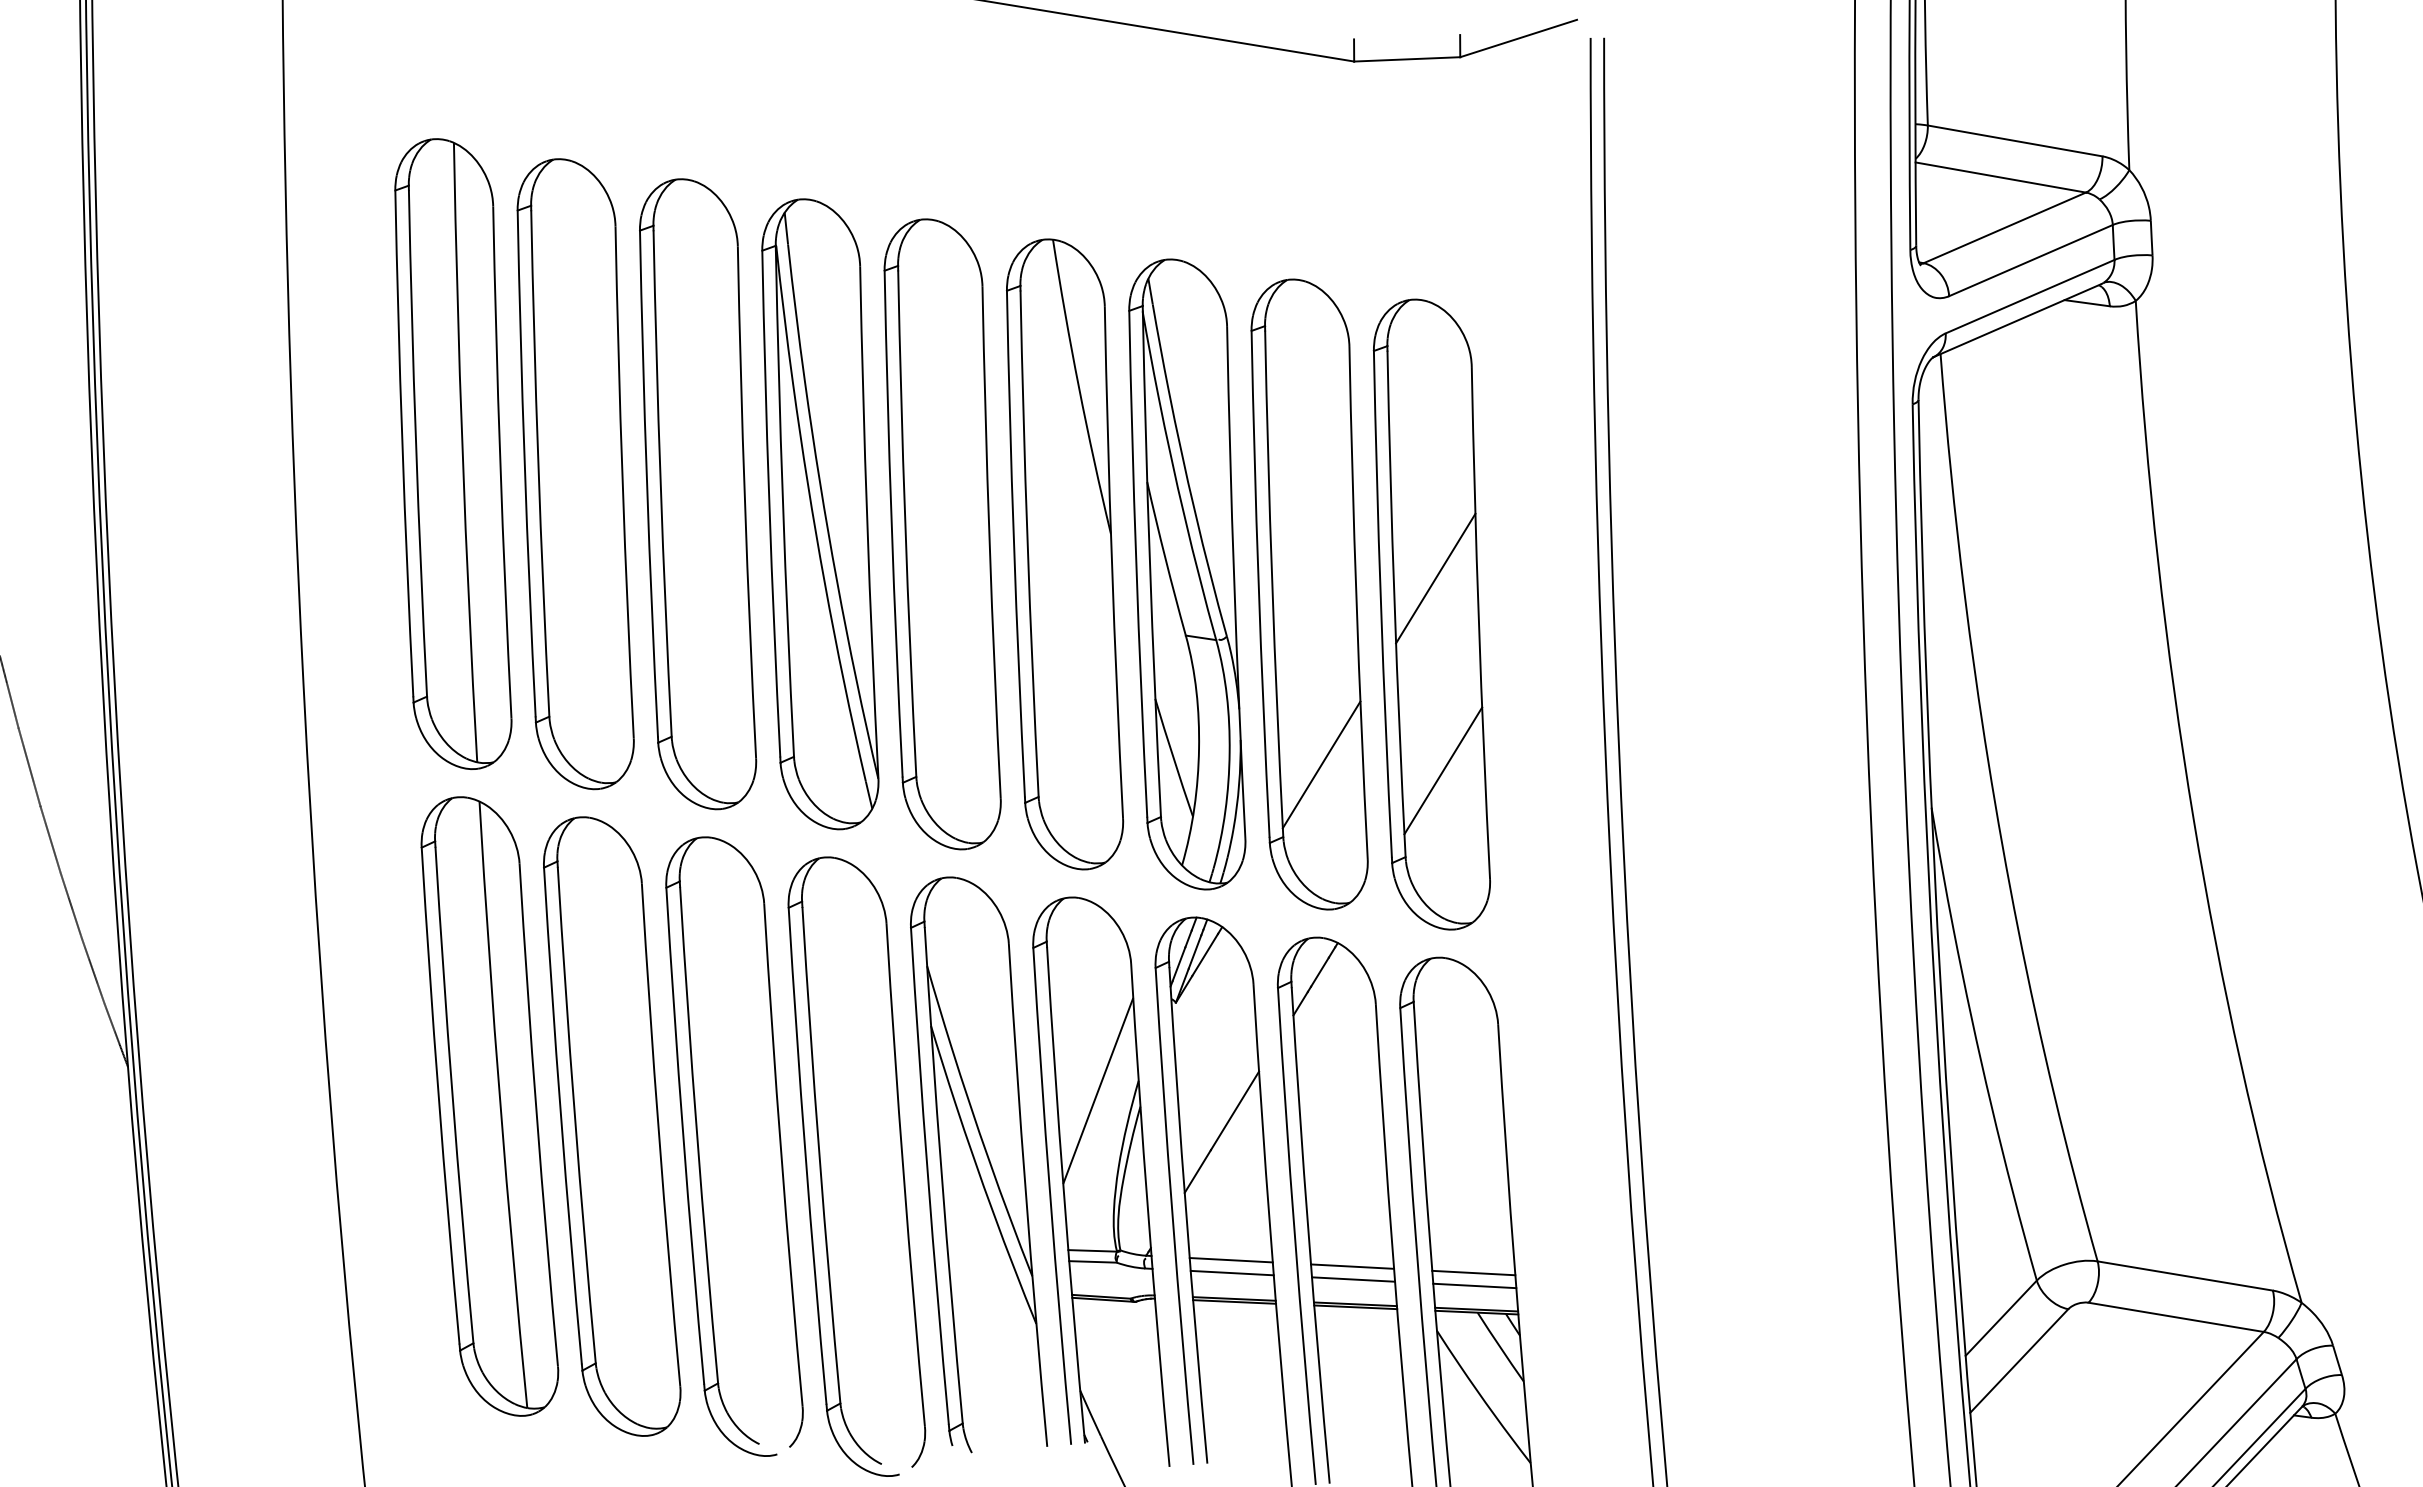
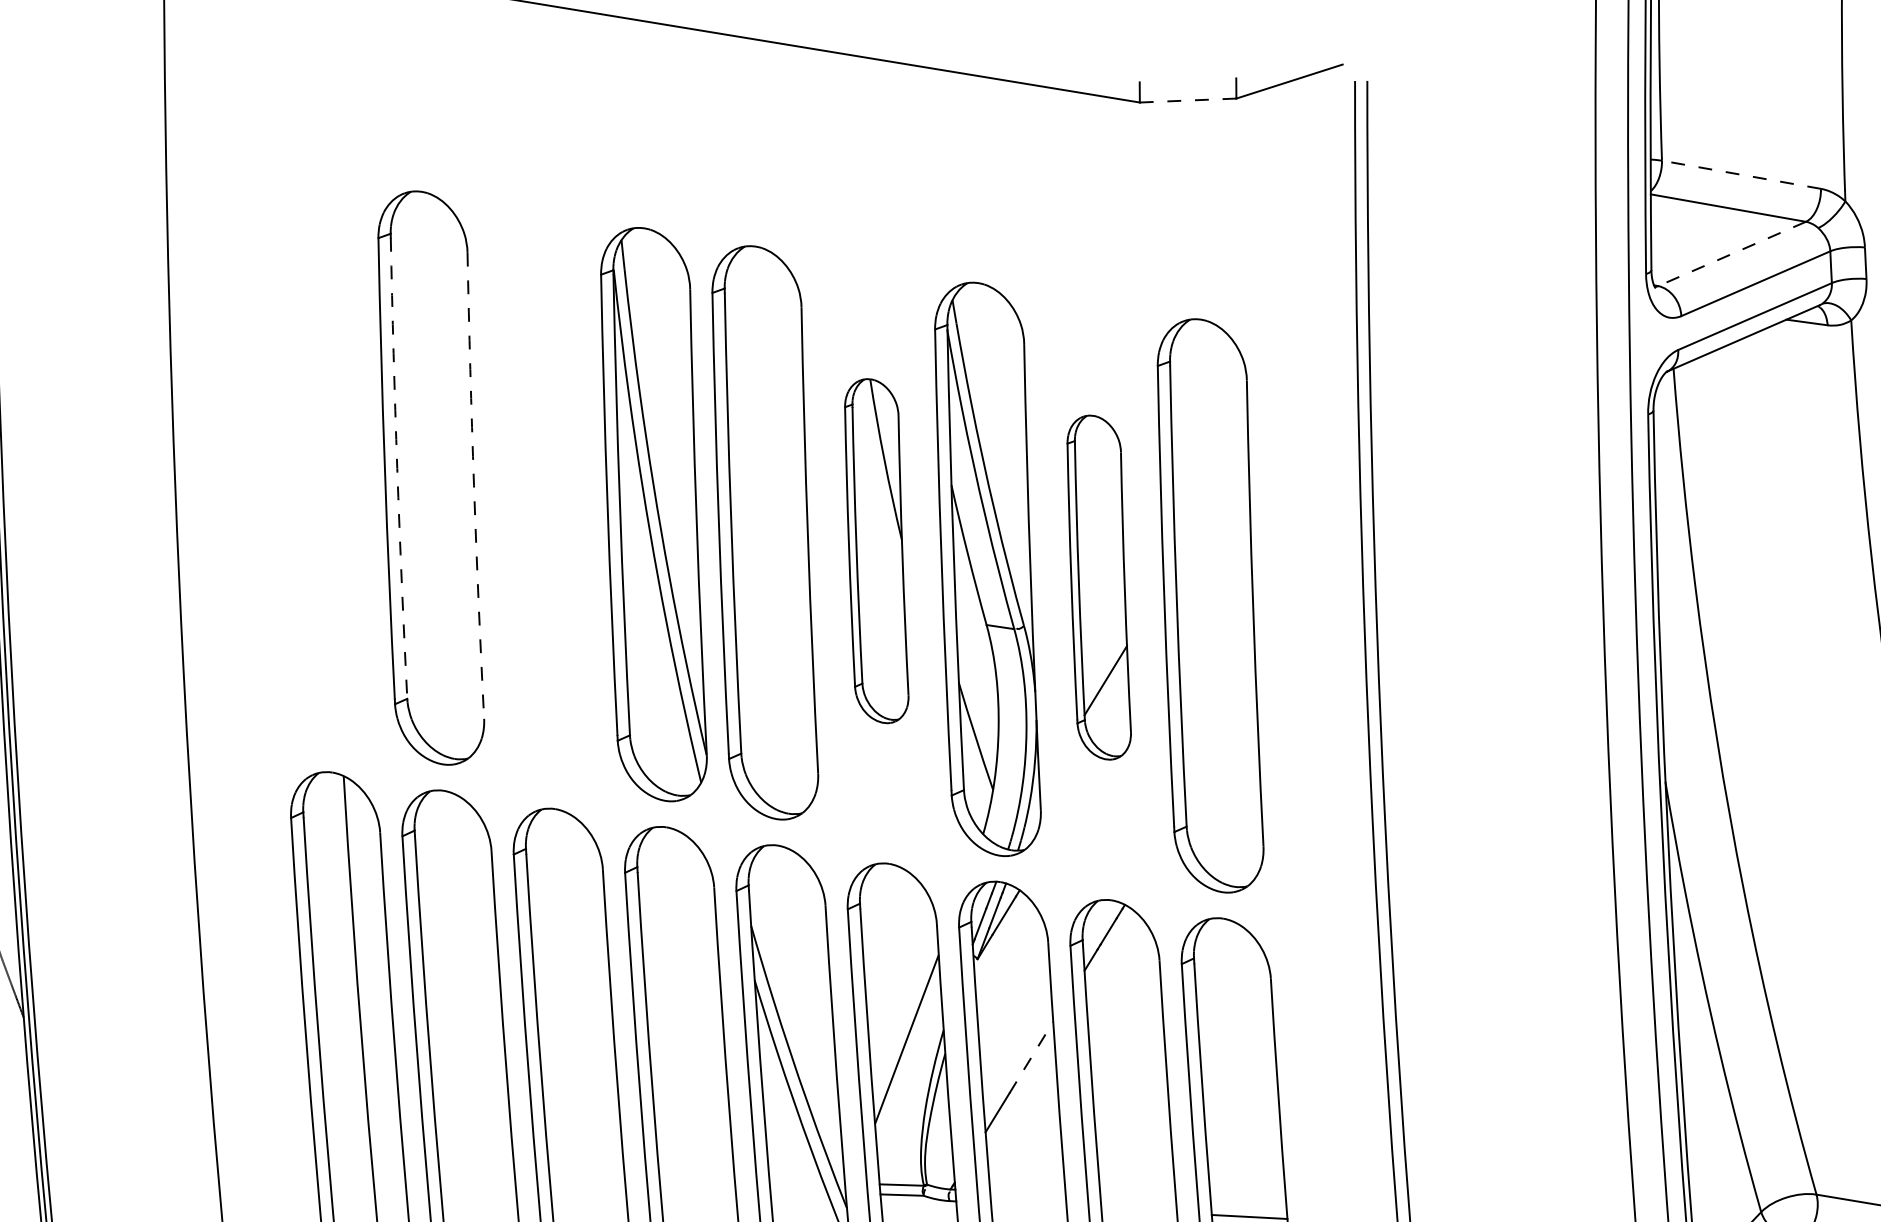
line: (1406, 59) -> (1187, 100), solid -> dashed
line: (2015, 140) -> (1741, 174), solid -> dashed
line: (2004, 227) -> (1731, 253), solid -> dashed
part: (453, 453) -> (320, 459), removed
arc: (538, 463) -> (397, 468), solid -> dashed
arc: (622, 482) -> (473, 485), solid -> dashed
part: (698, 494) -> (543, 496), removed
part: (1065, 554) -> (877, 551), size x0.6
line: (1435, 578) -> (1213, 573), removed
part: (1309, 594) -> (1099, 587), size x0.6
line: (1443, 770) -> (1221, 747), removed
line: (1235, 1110) -> (1031, 1057), solid -> dashed
line: (1230, 1260) -> (1027, 1193), removed
line: (1352, 1266) -> (1138, 1199), removed
line: (1231, 1272) -> (1028, 1204), removed
line: (1473, 1272) -> (1248, 1204), removed
line: (1353, 1279) -> (1139, 1211), removed

